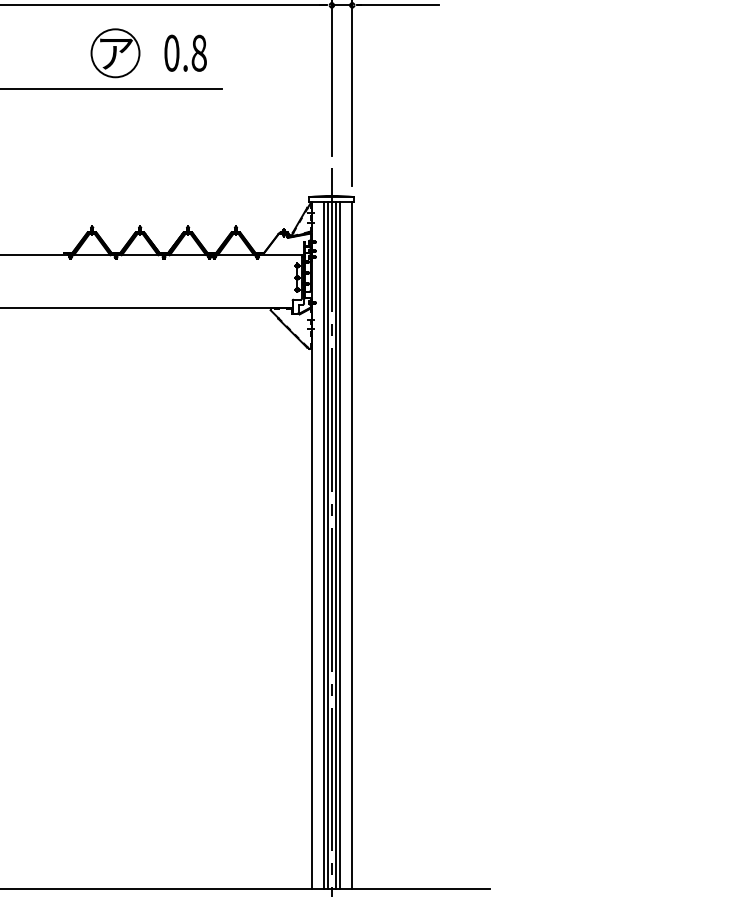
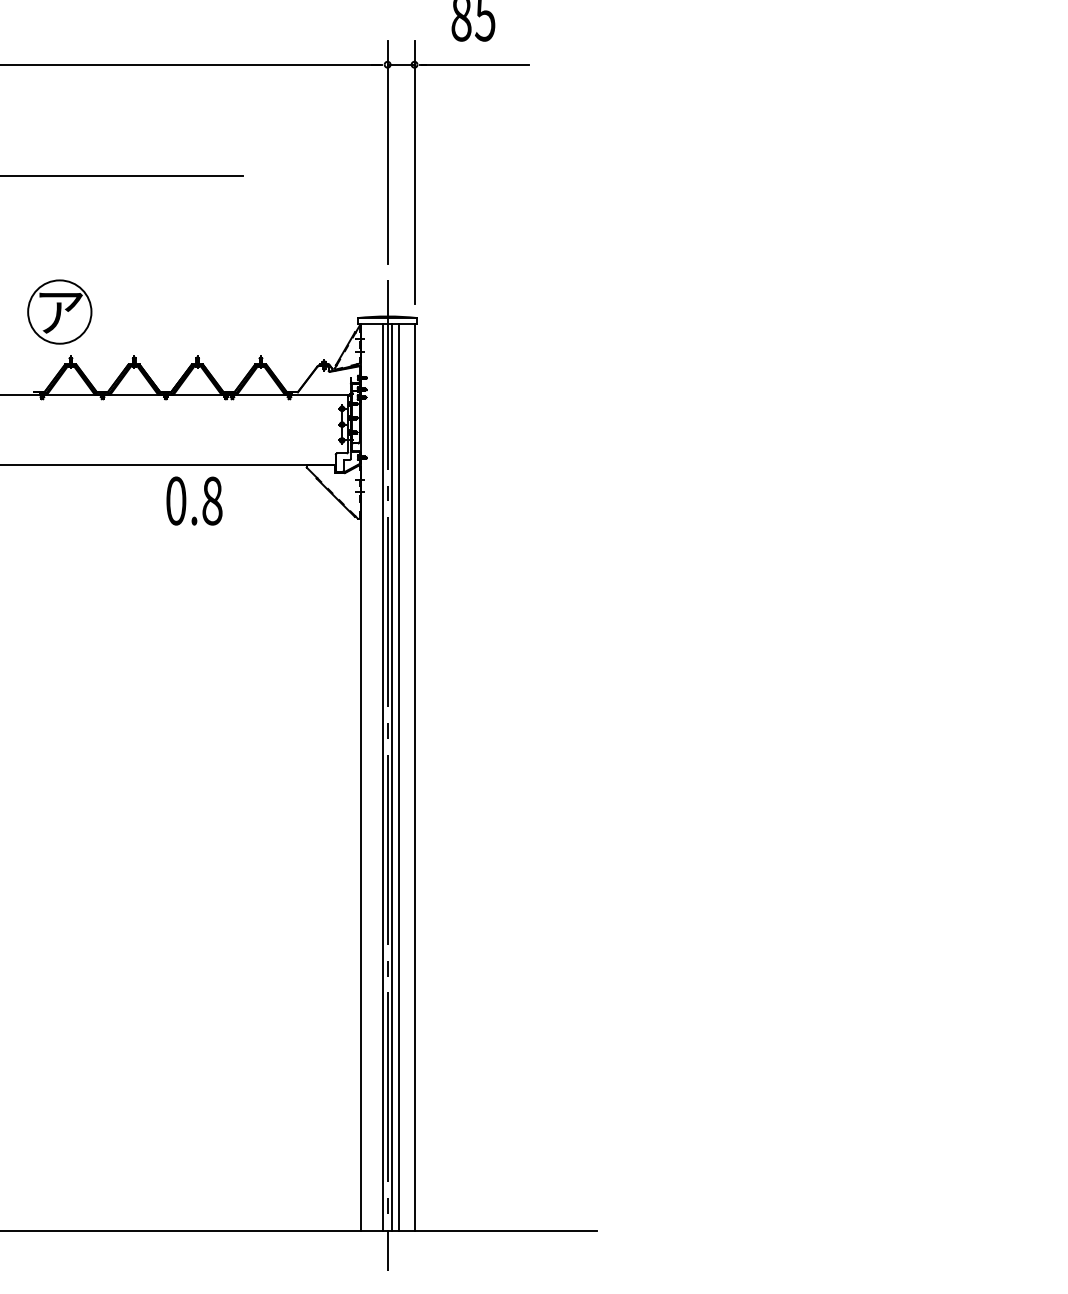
part: (115, 52) -> (59, 311), moved
text: (185, 52) -> (194, 500), moved
line: (323, 544) -> (376, 777), removed

